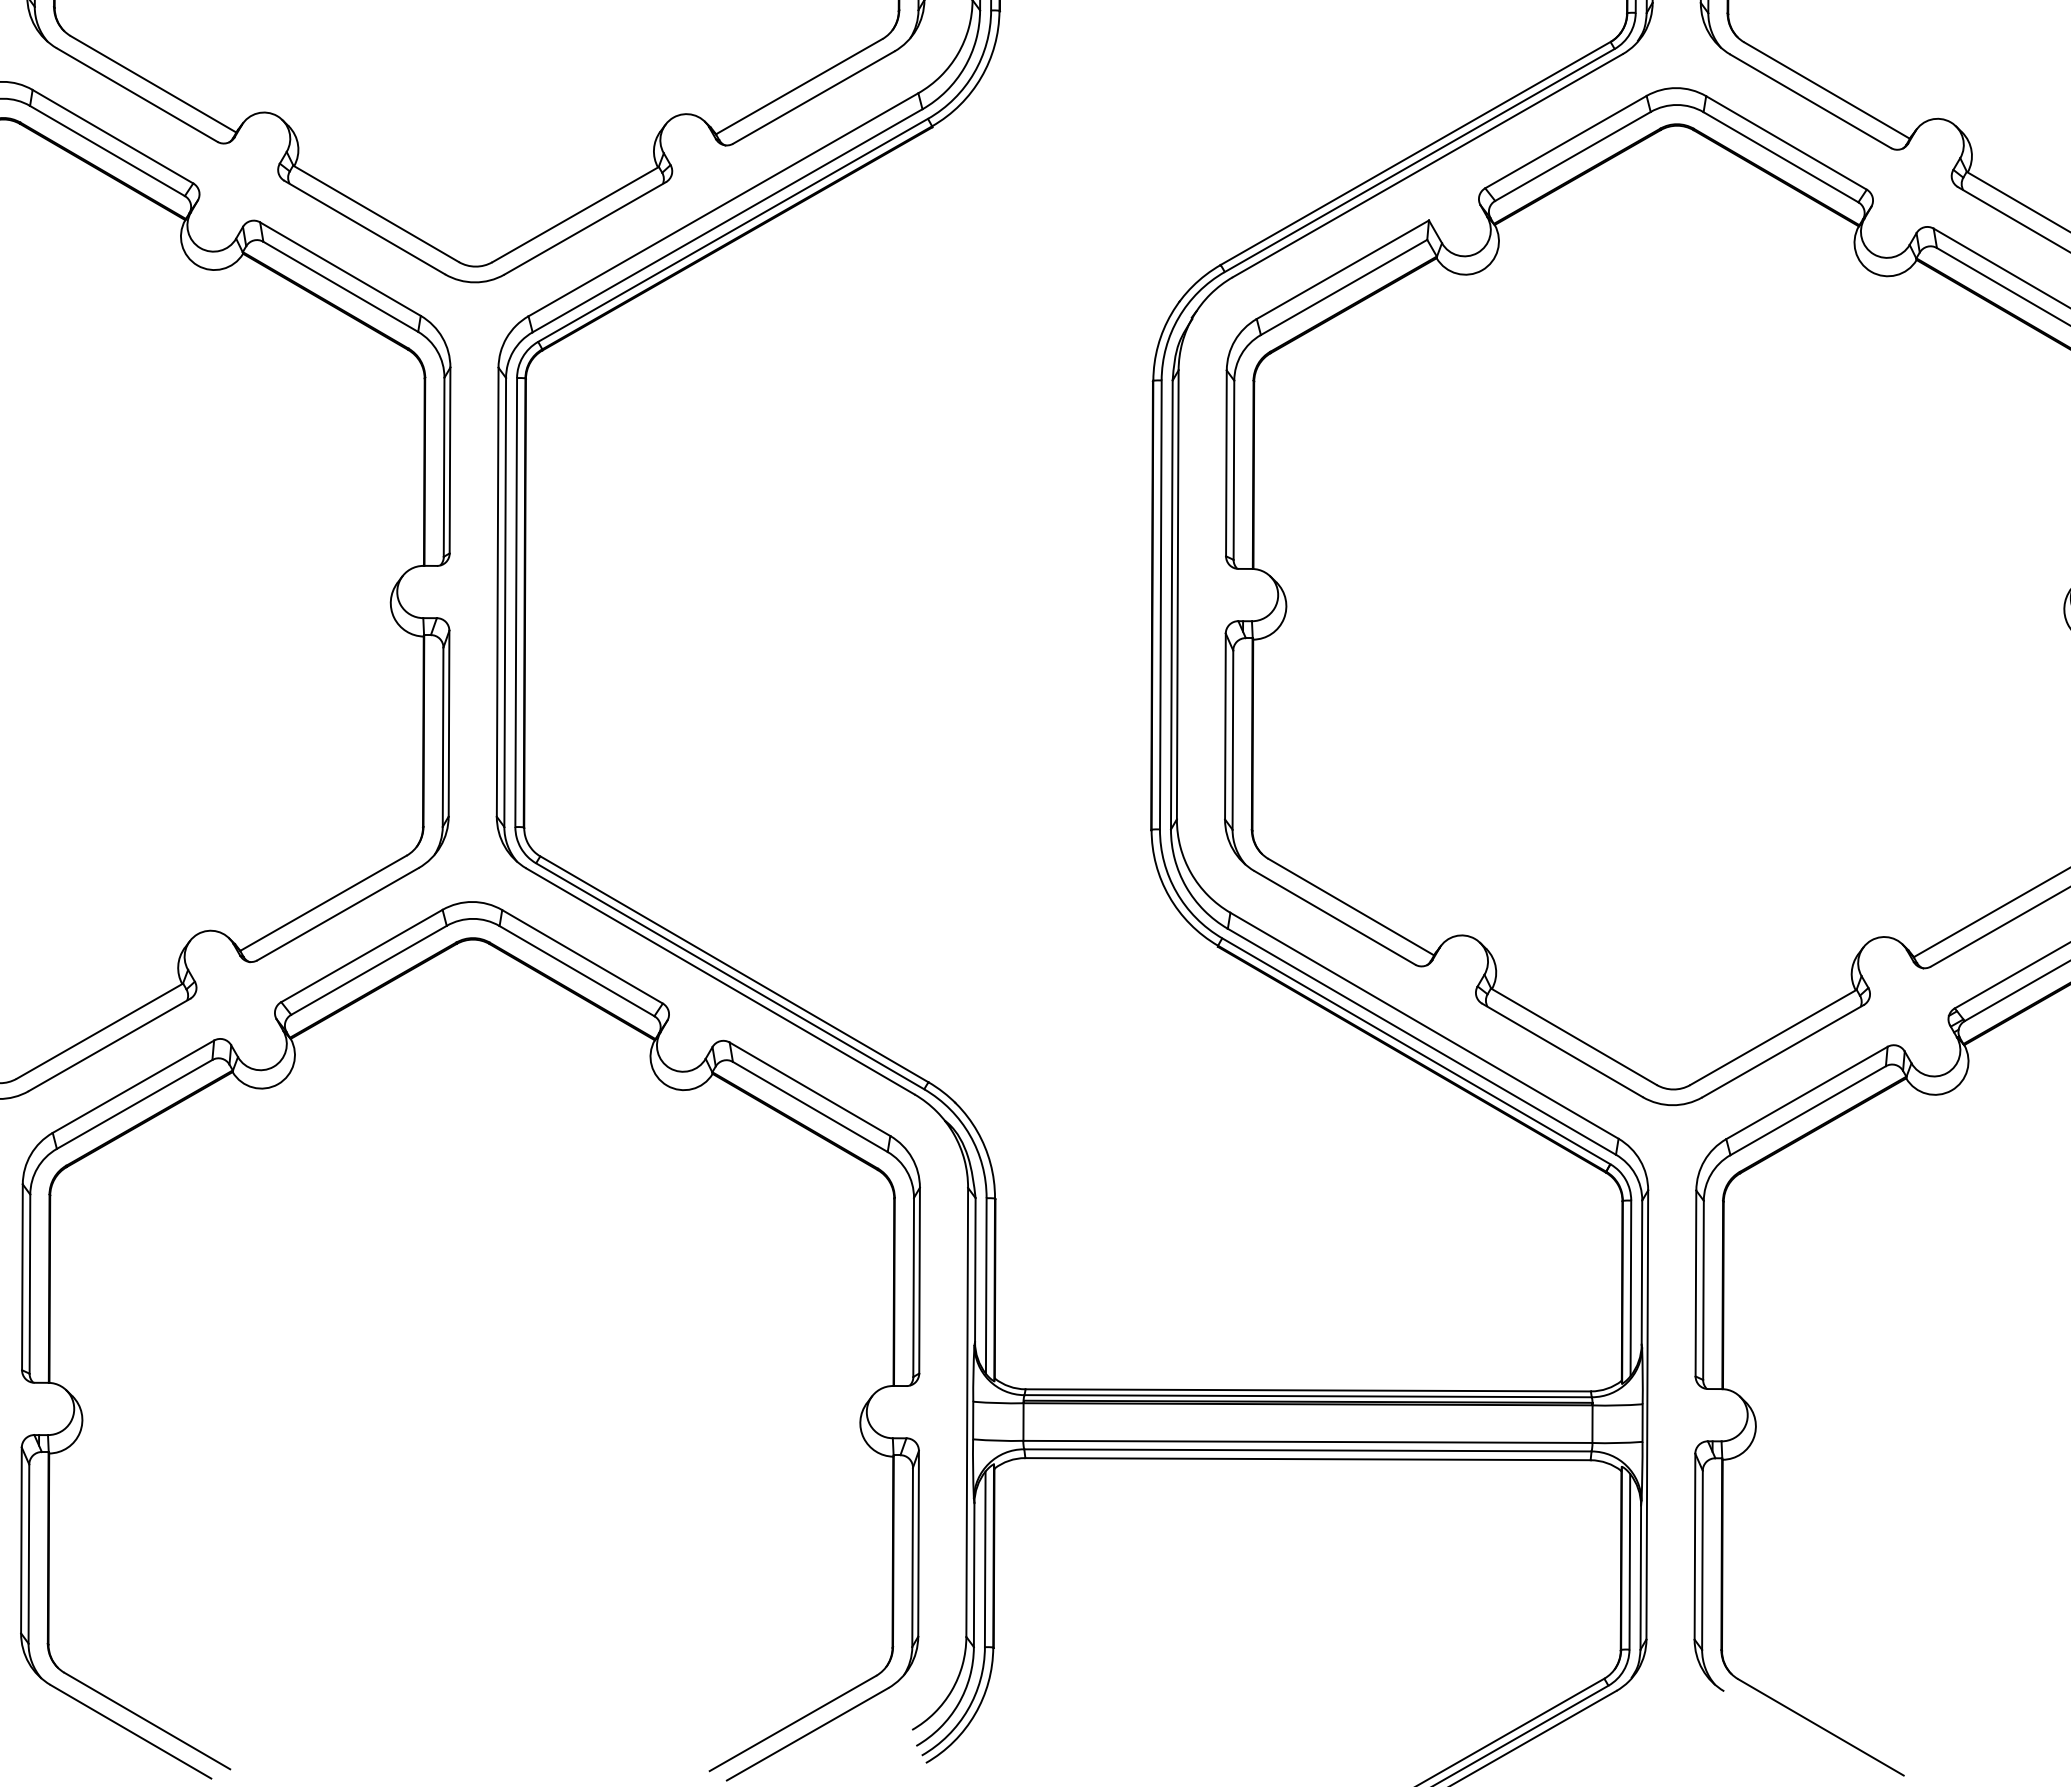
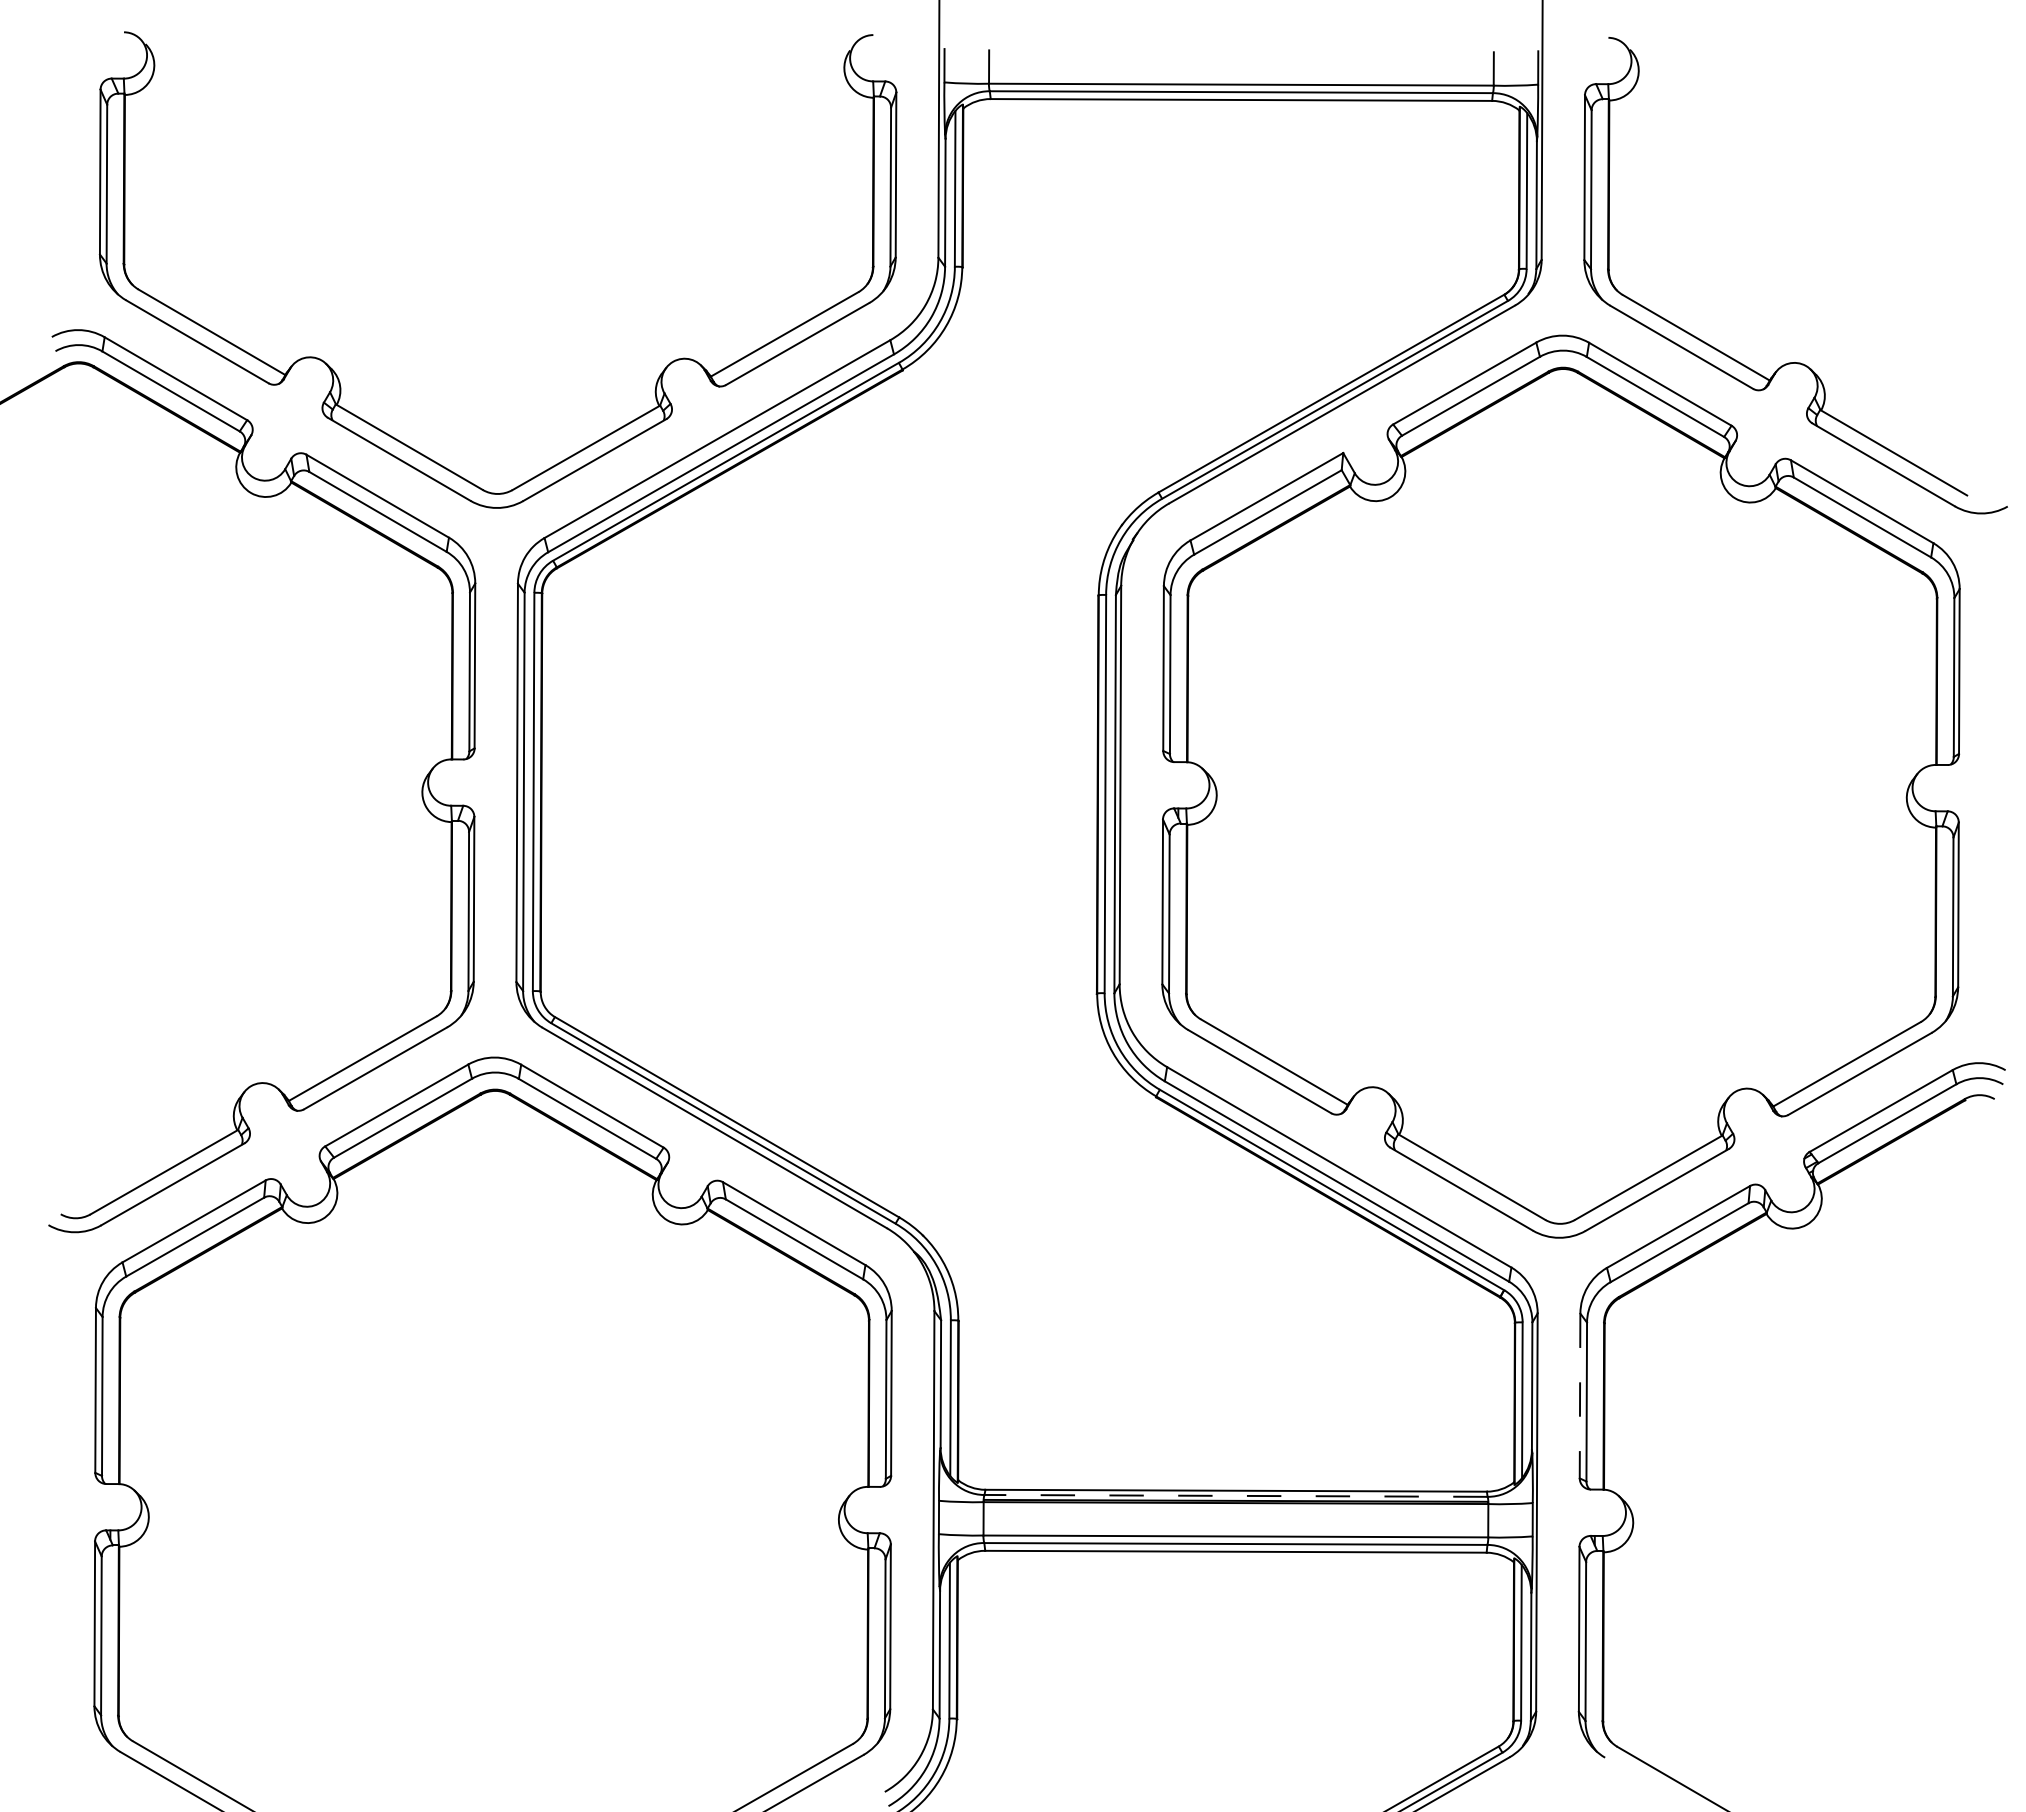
line: (1696, 1284) -> (1580, 1396), solid -> dashed
line: (1308, 1395) -> (1236, 1495), solid -> dashed

